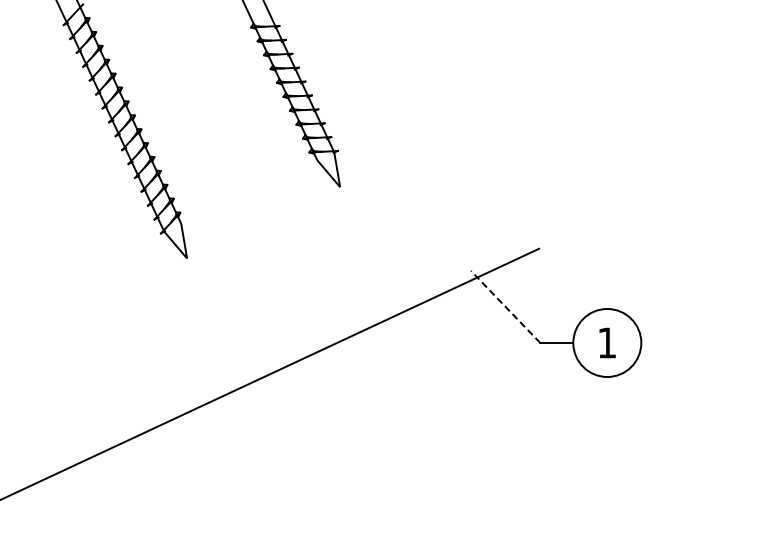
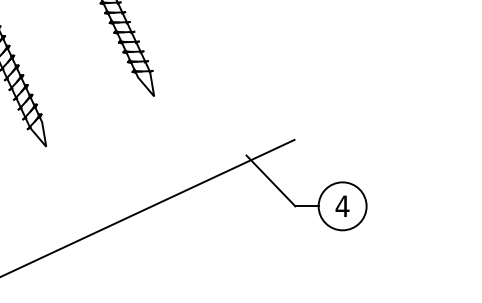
line: (505, 306) -> (270, 180), dashed -> solid
text: (607, 342) -> (342, 206), 1 -> 4

